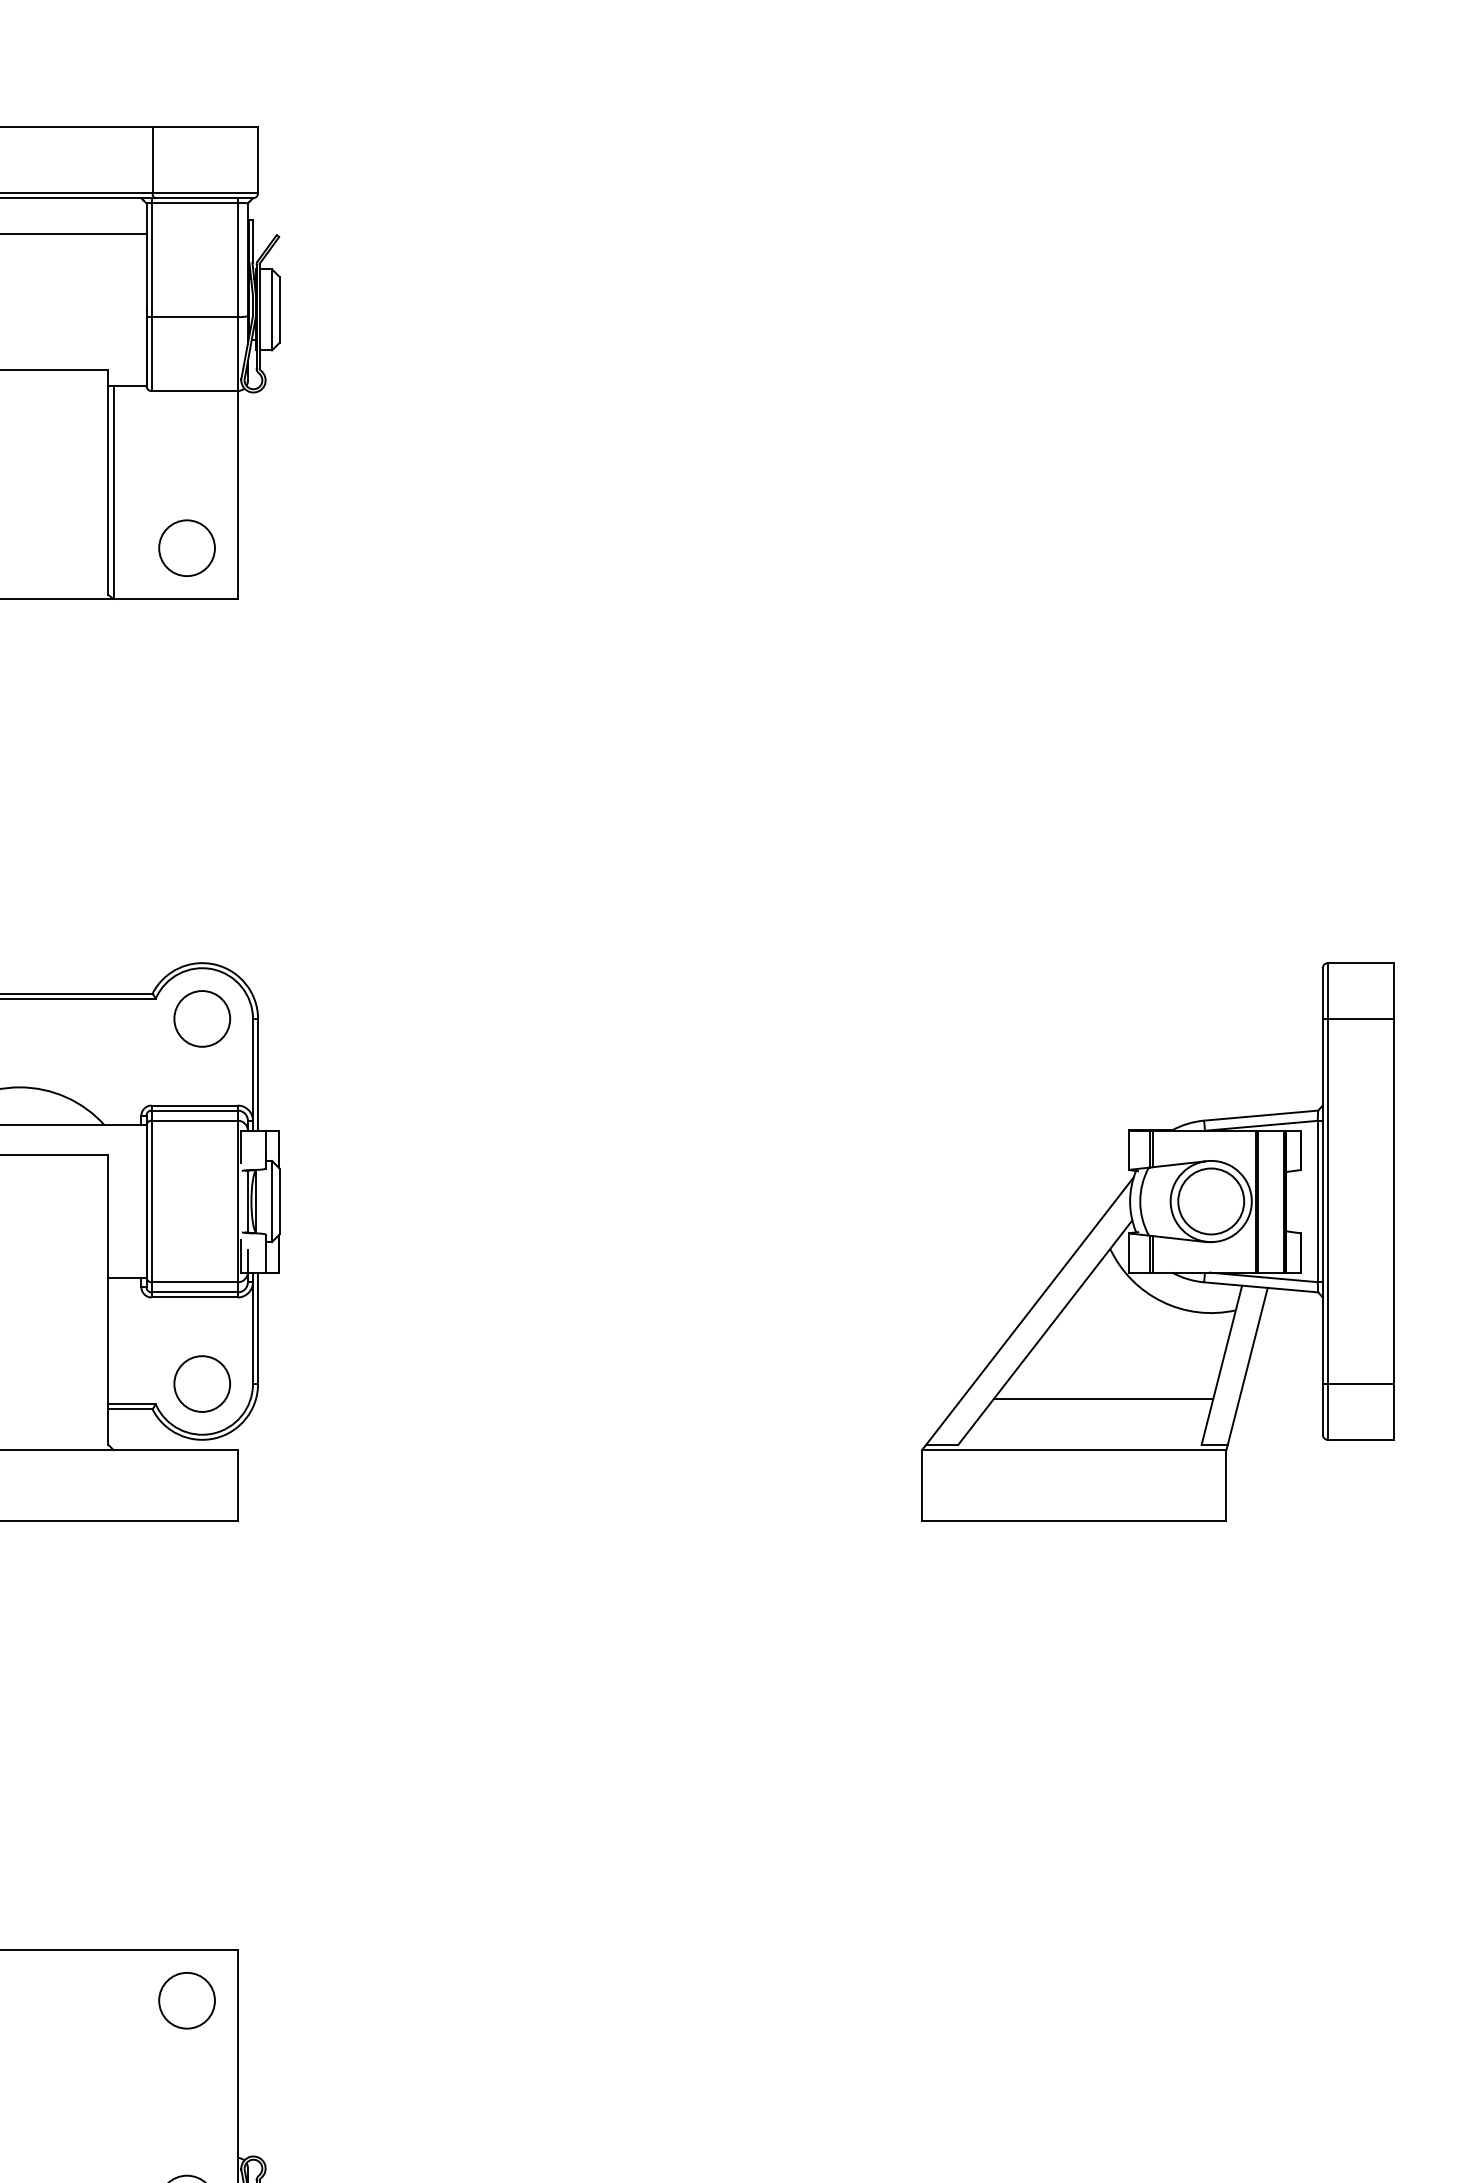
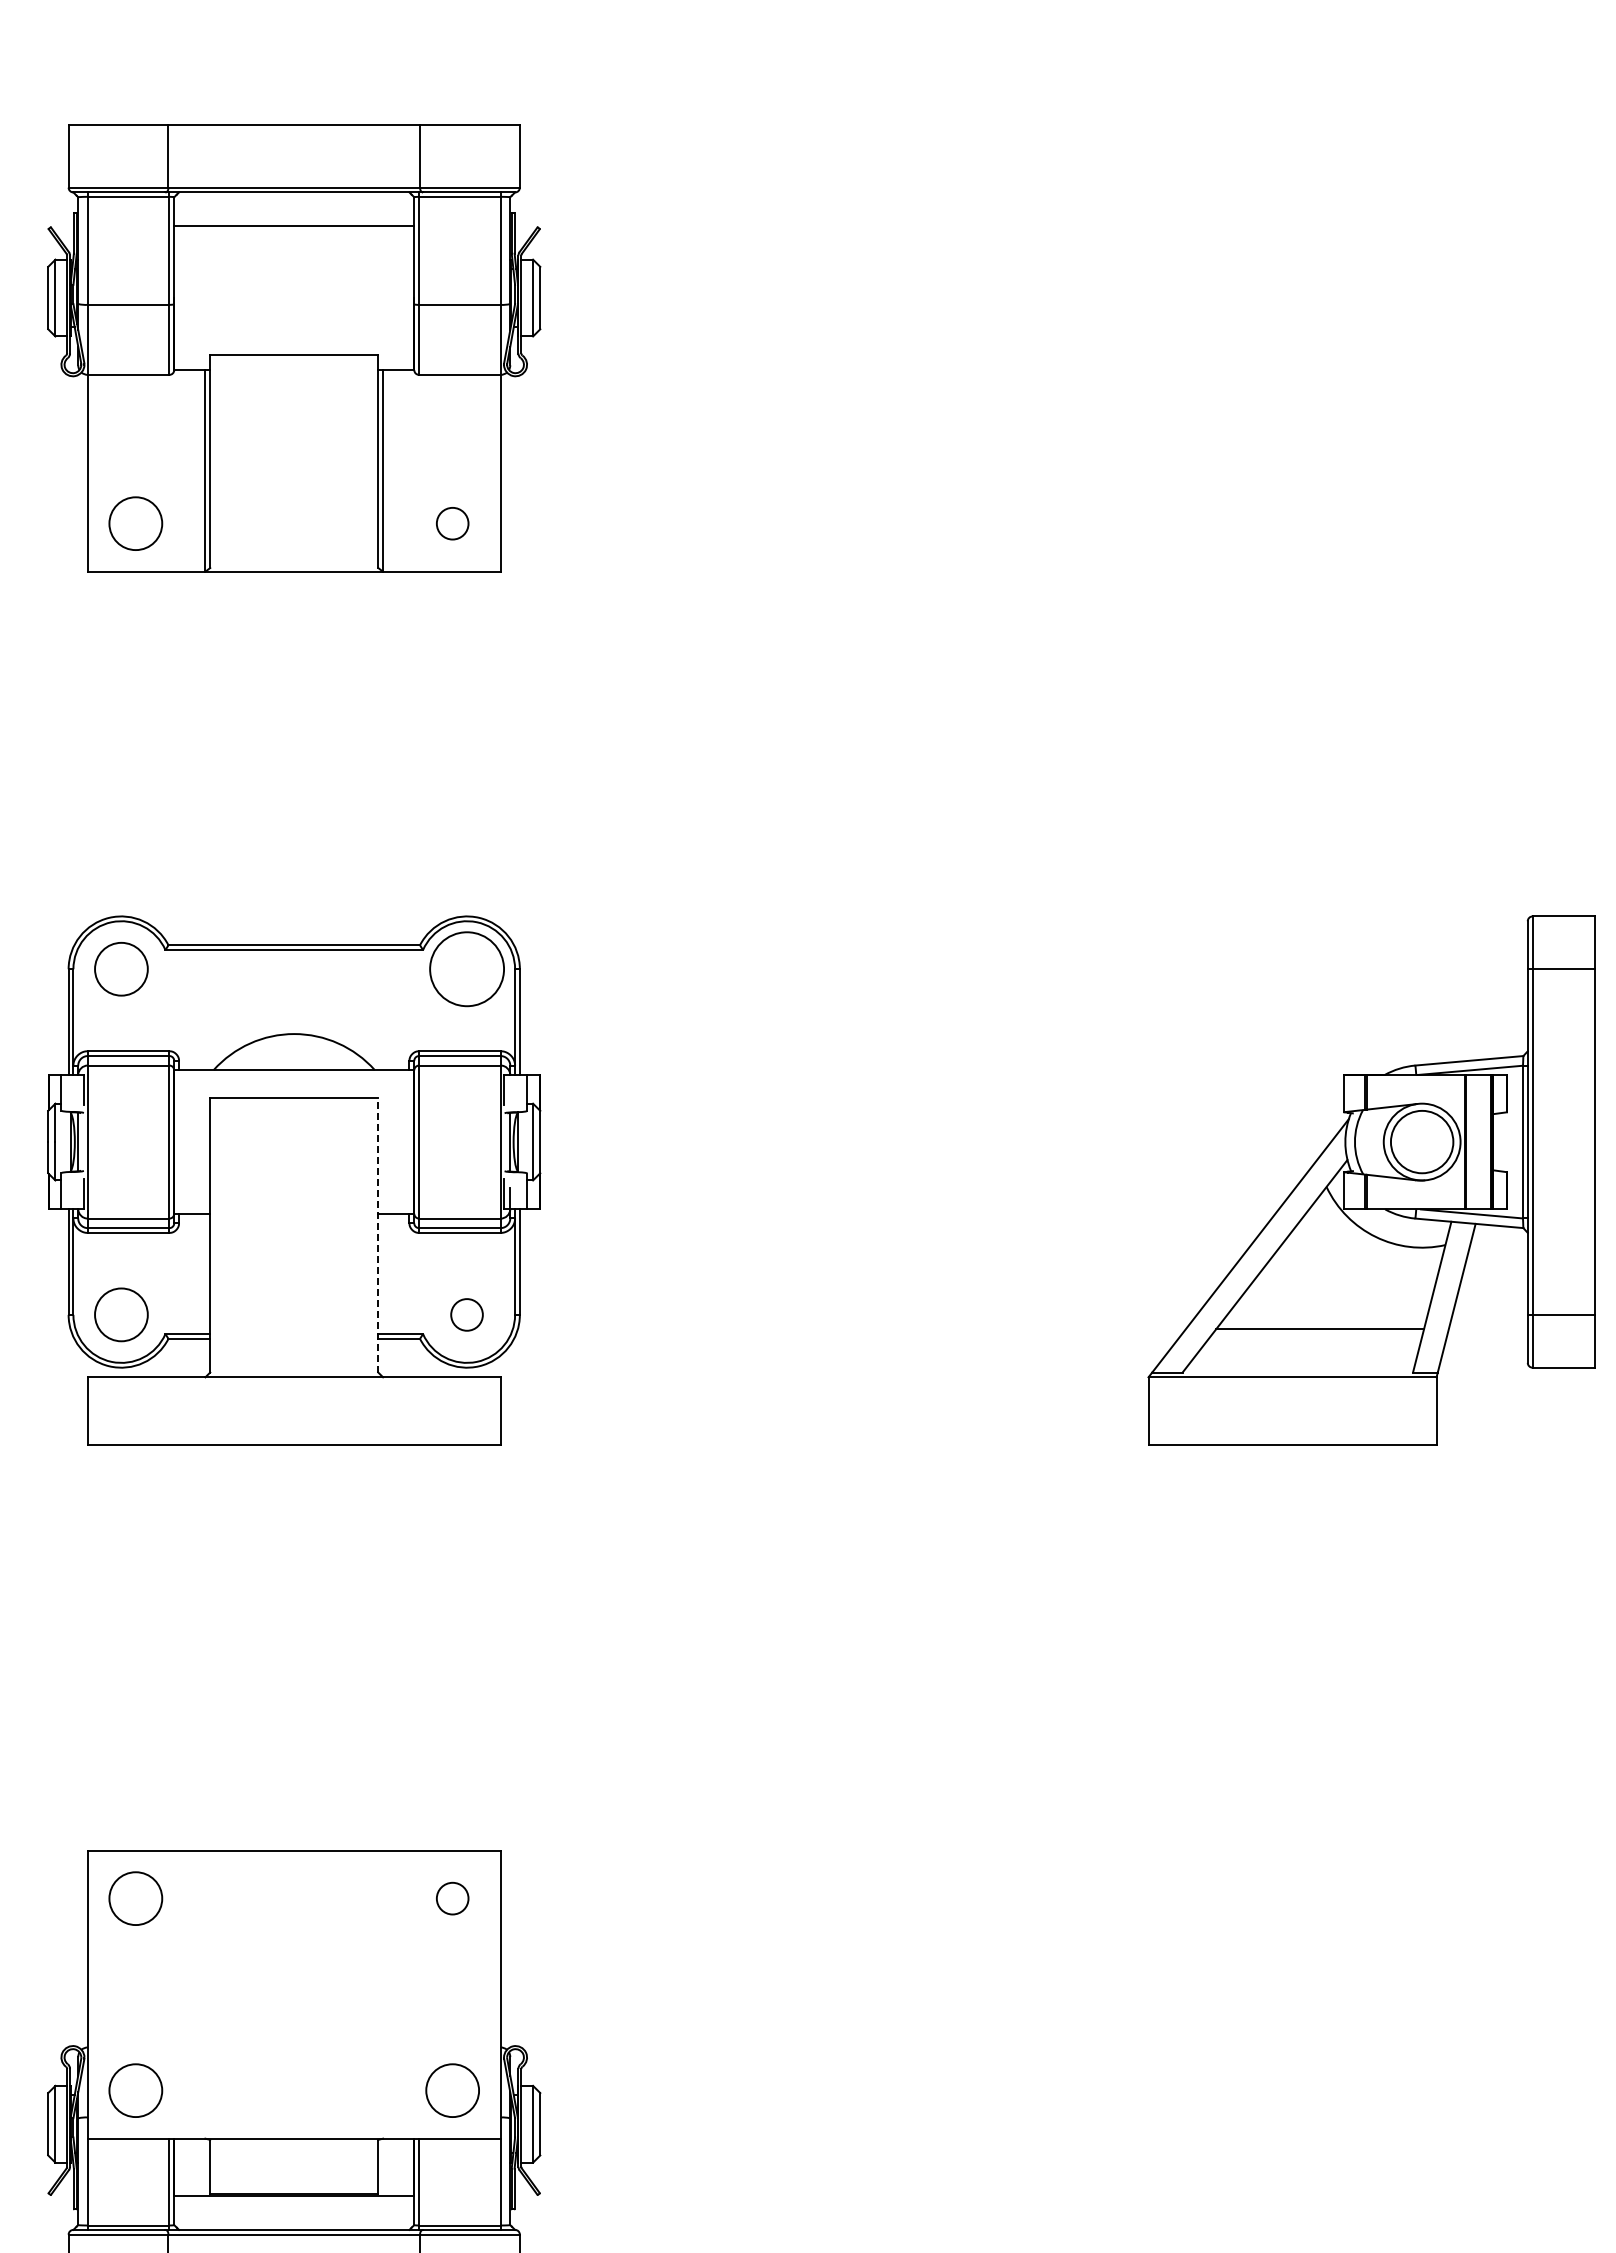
circle: (186, 548) -> (452, 523), size x0.6
circle: (201, 1018) -> (466, 968), size x1.4
line: (108, 1299) -> (378, 1234), solid -> dashed
circle: (201, 1383) -> (466, 1314), size x0.6
circle: (186, 2000) -> (452, 1898), size x0.6

